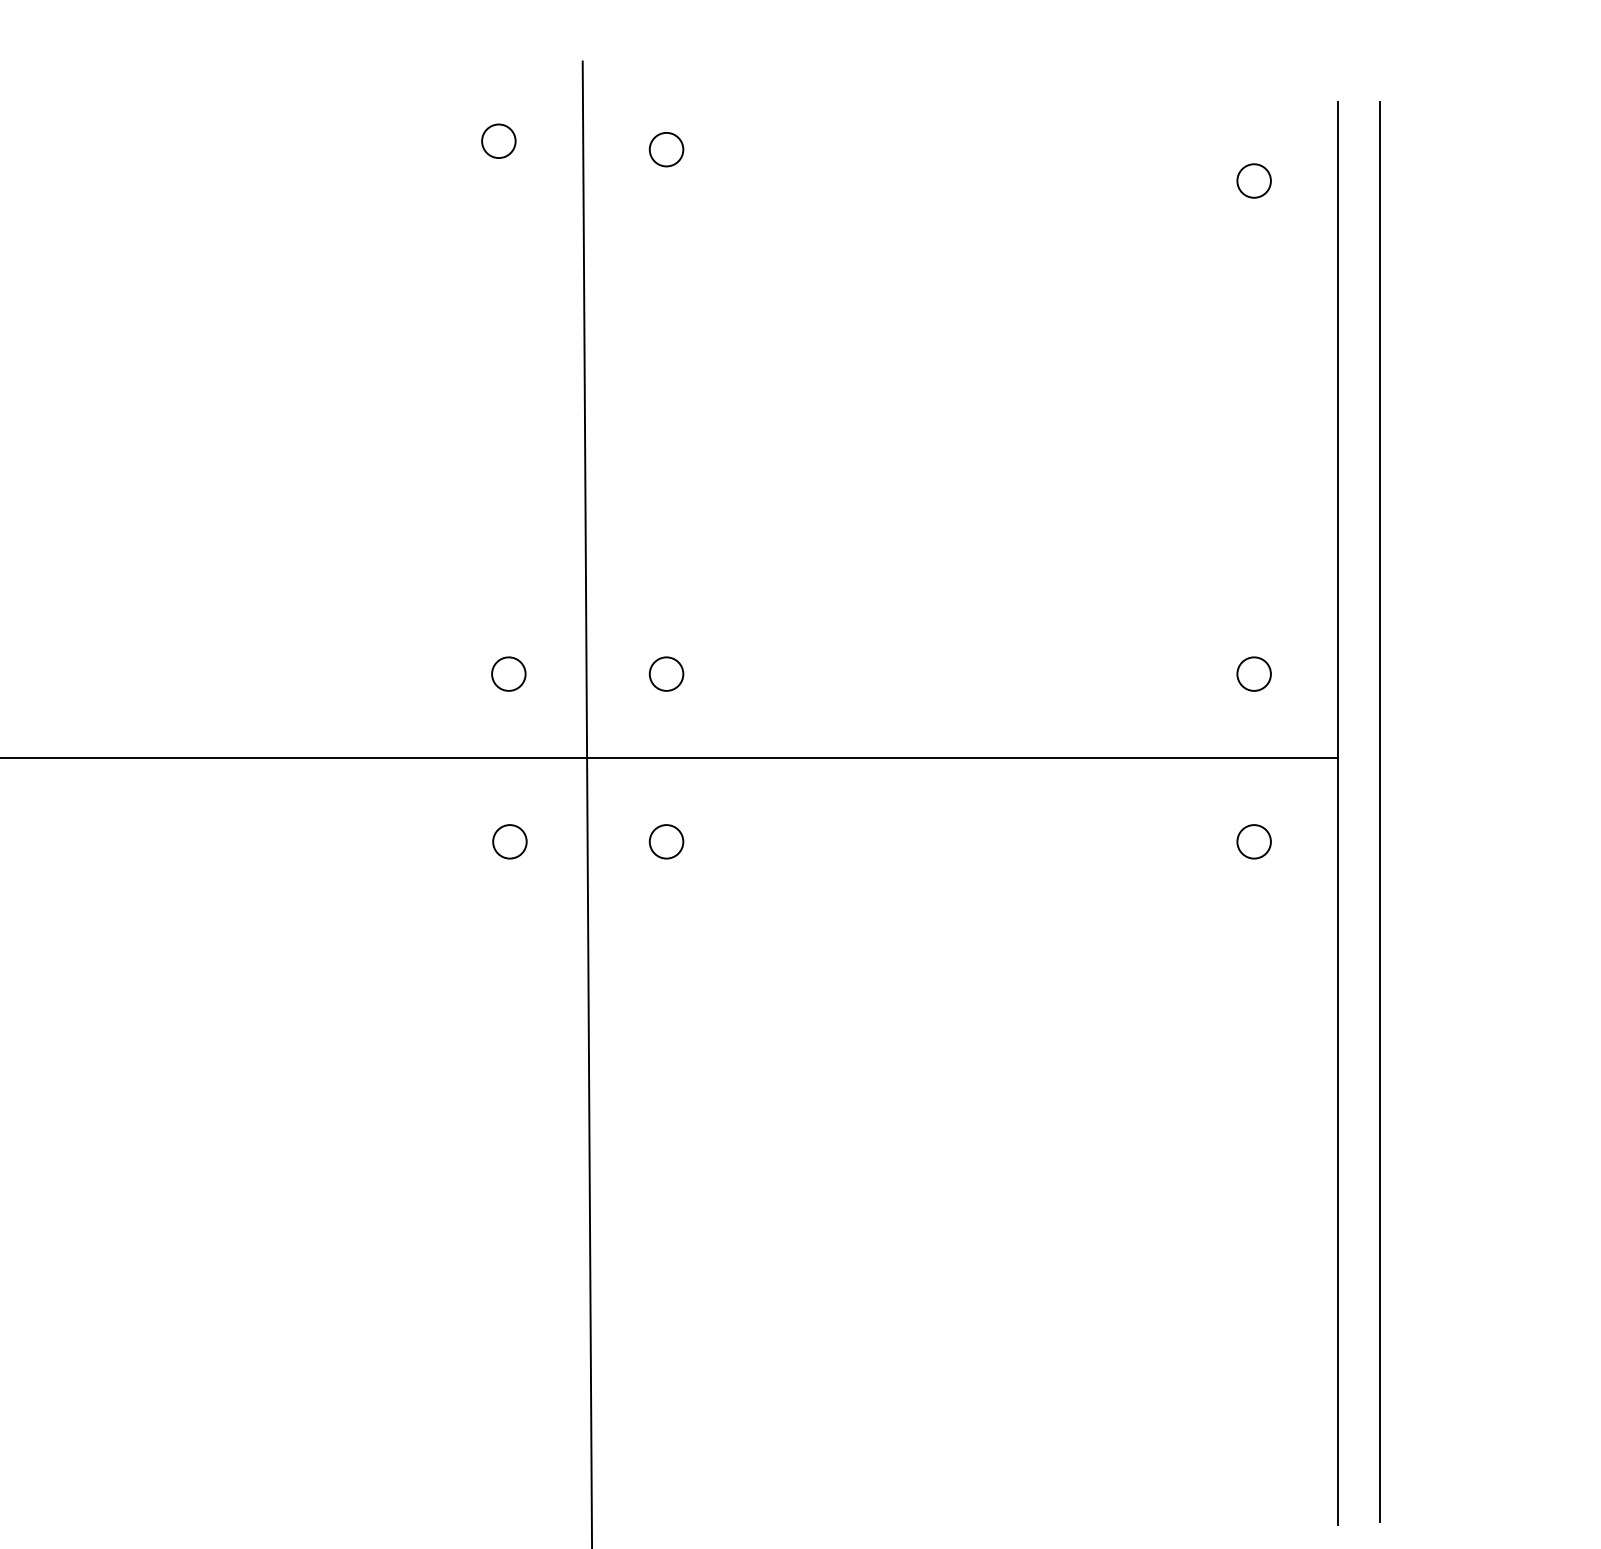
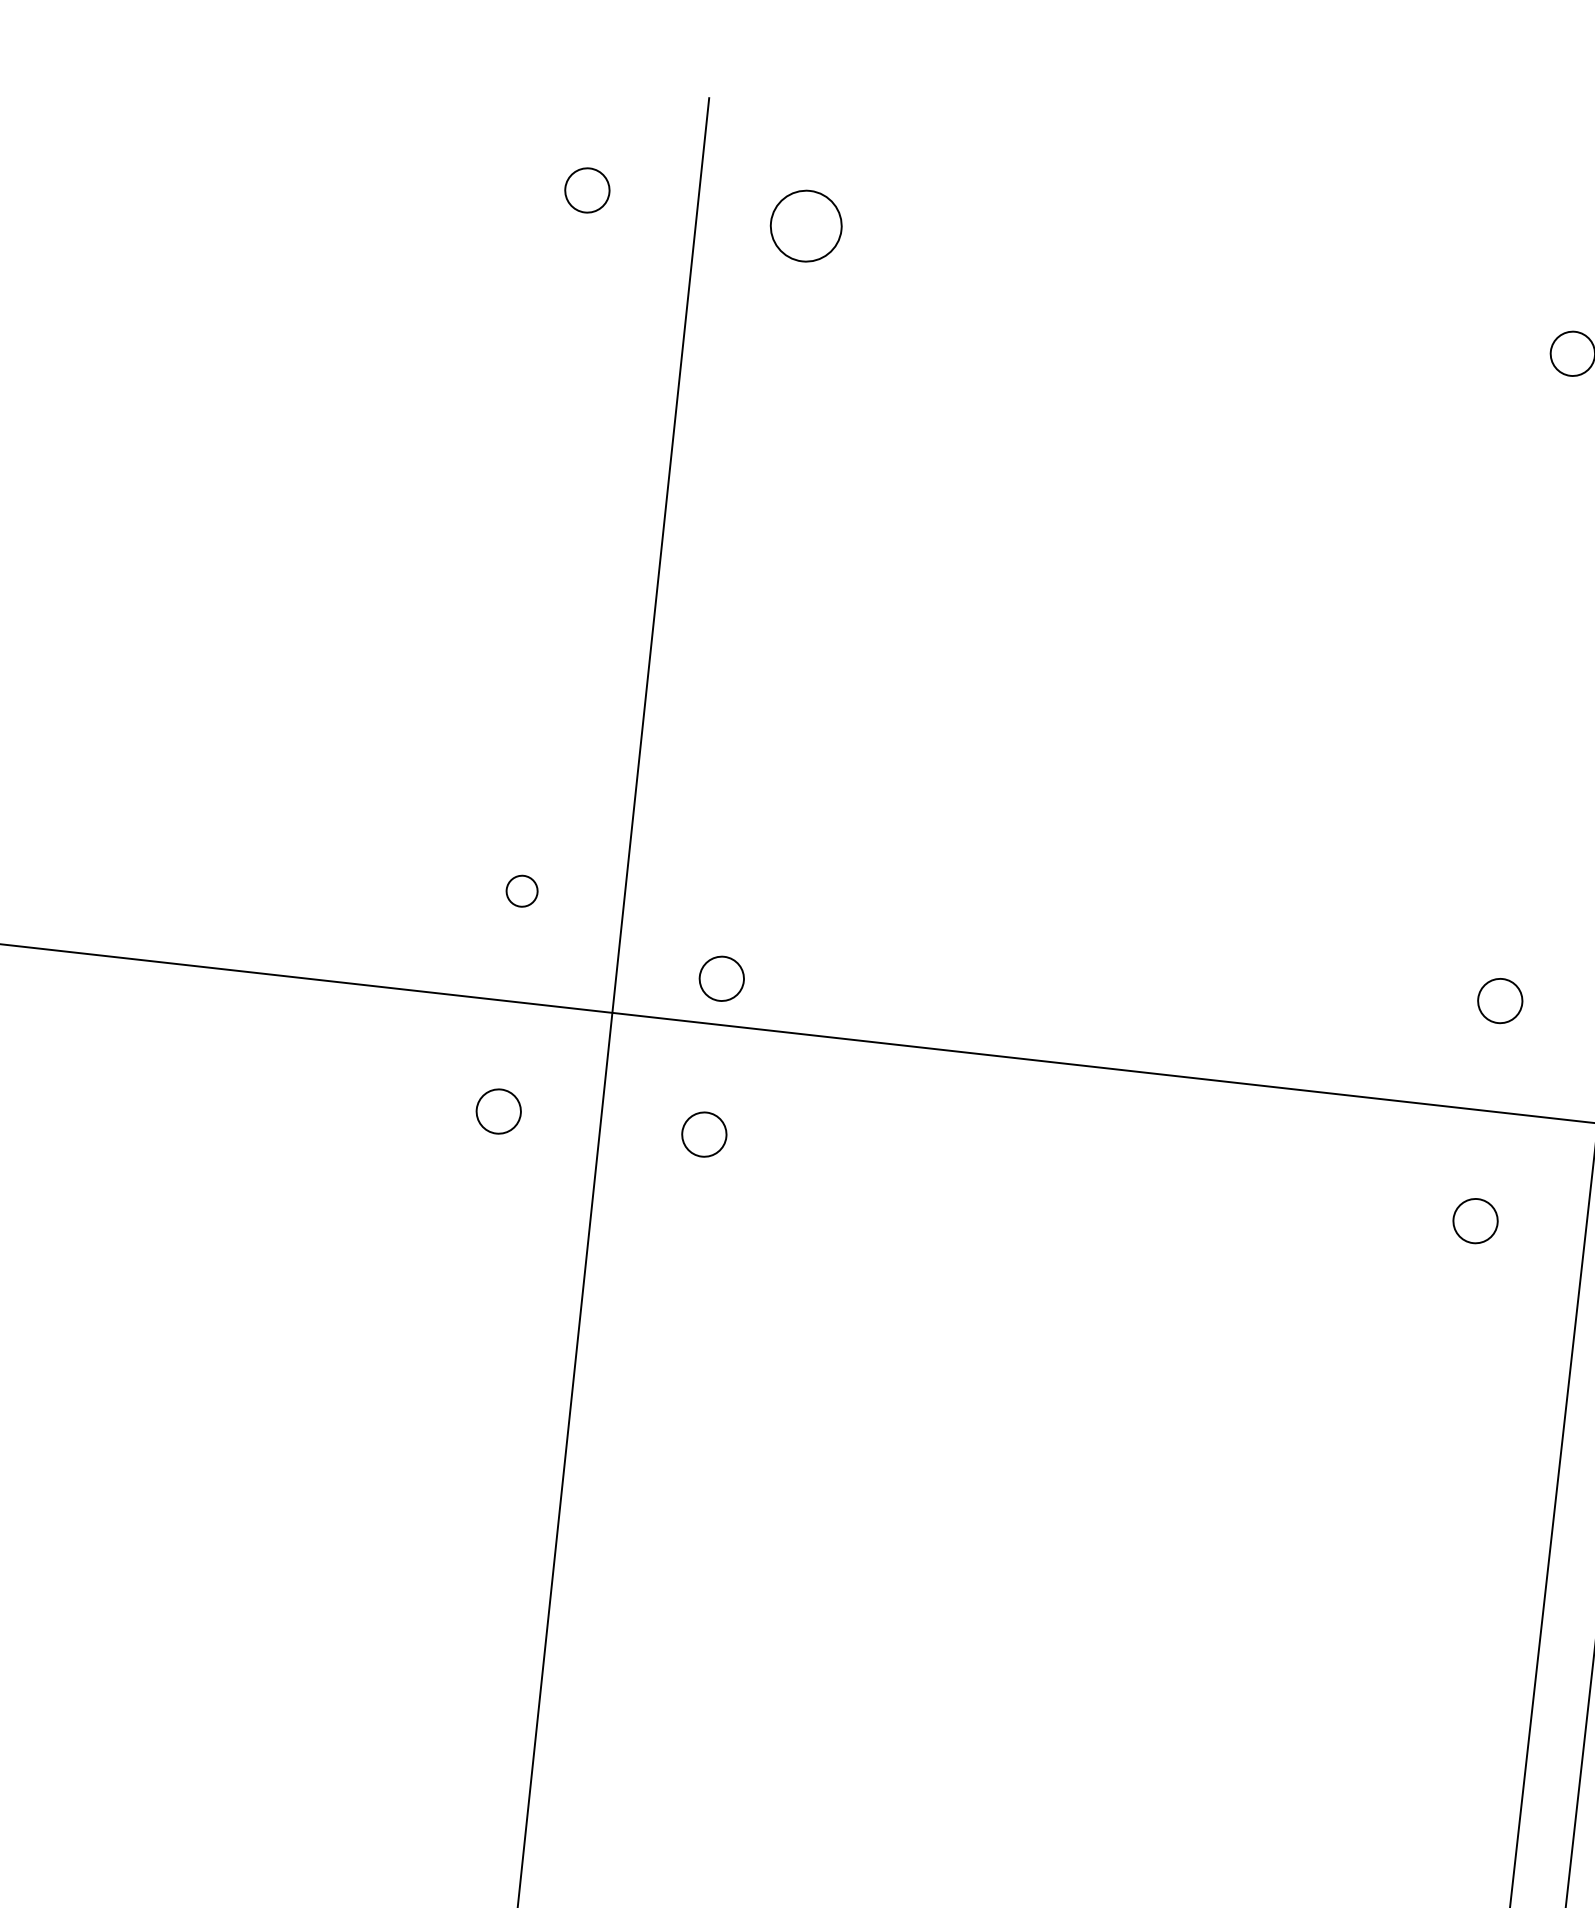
circle: (666, 149) -> (806, 225), size x1.6
circle: (508, 673) -> (521, 890), size x0.7
circle: (666, 673) -> (721, 977), moved

